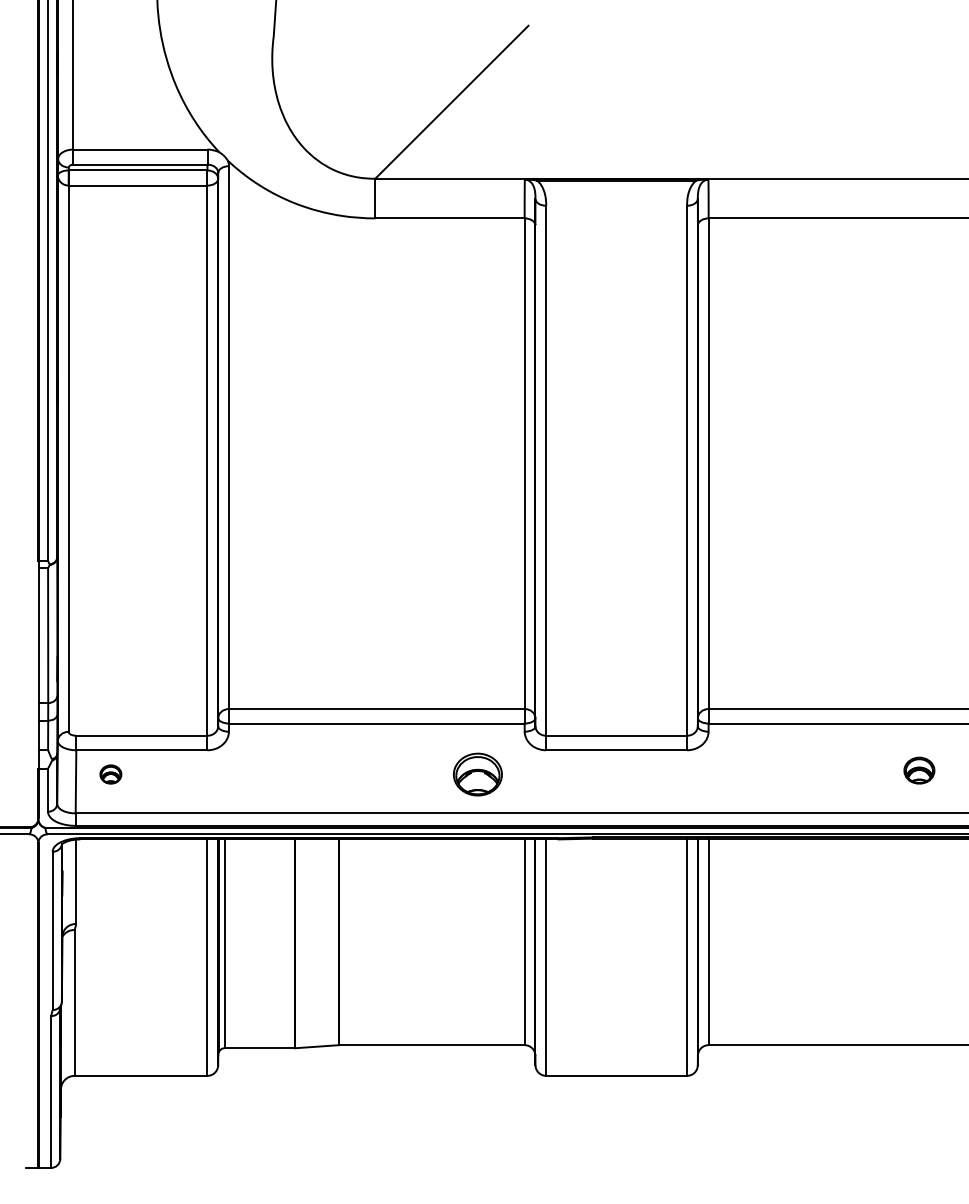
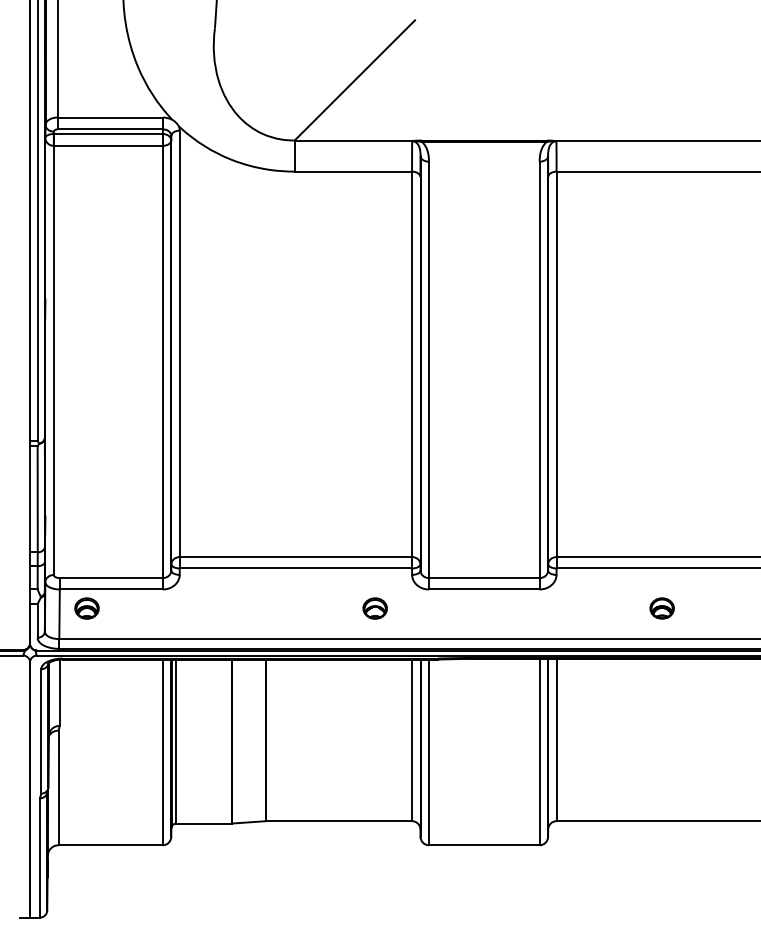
part: (918, 770) -> (661, 608), moved
part: (110, 774) -> (86, 608), size x1.43
part: (476, 774) -> (374, 608), size x0.62

